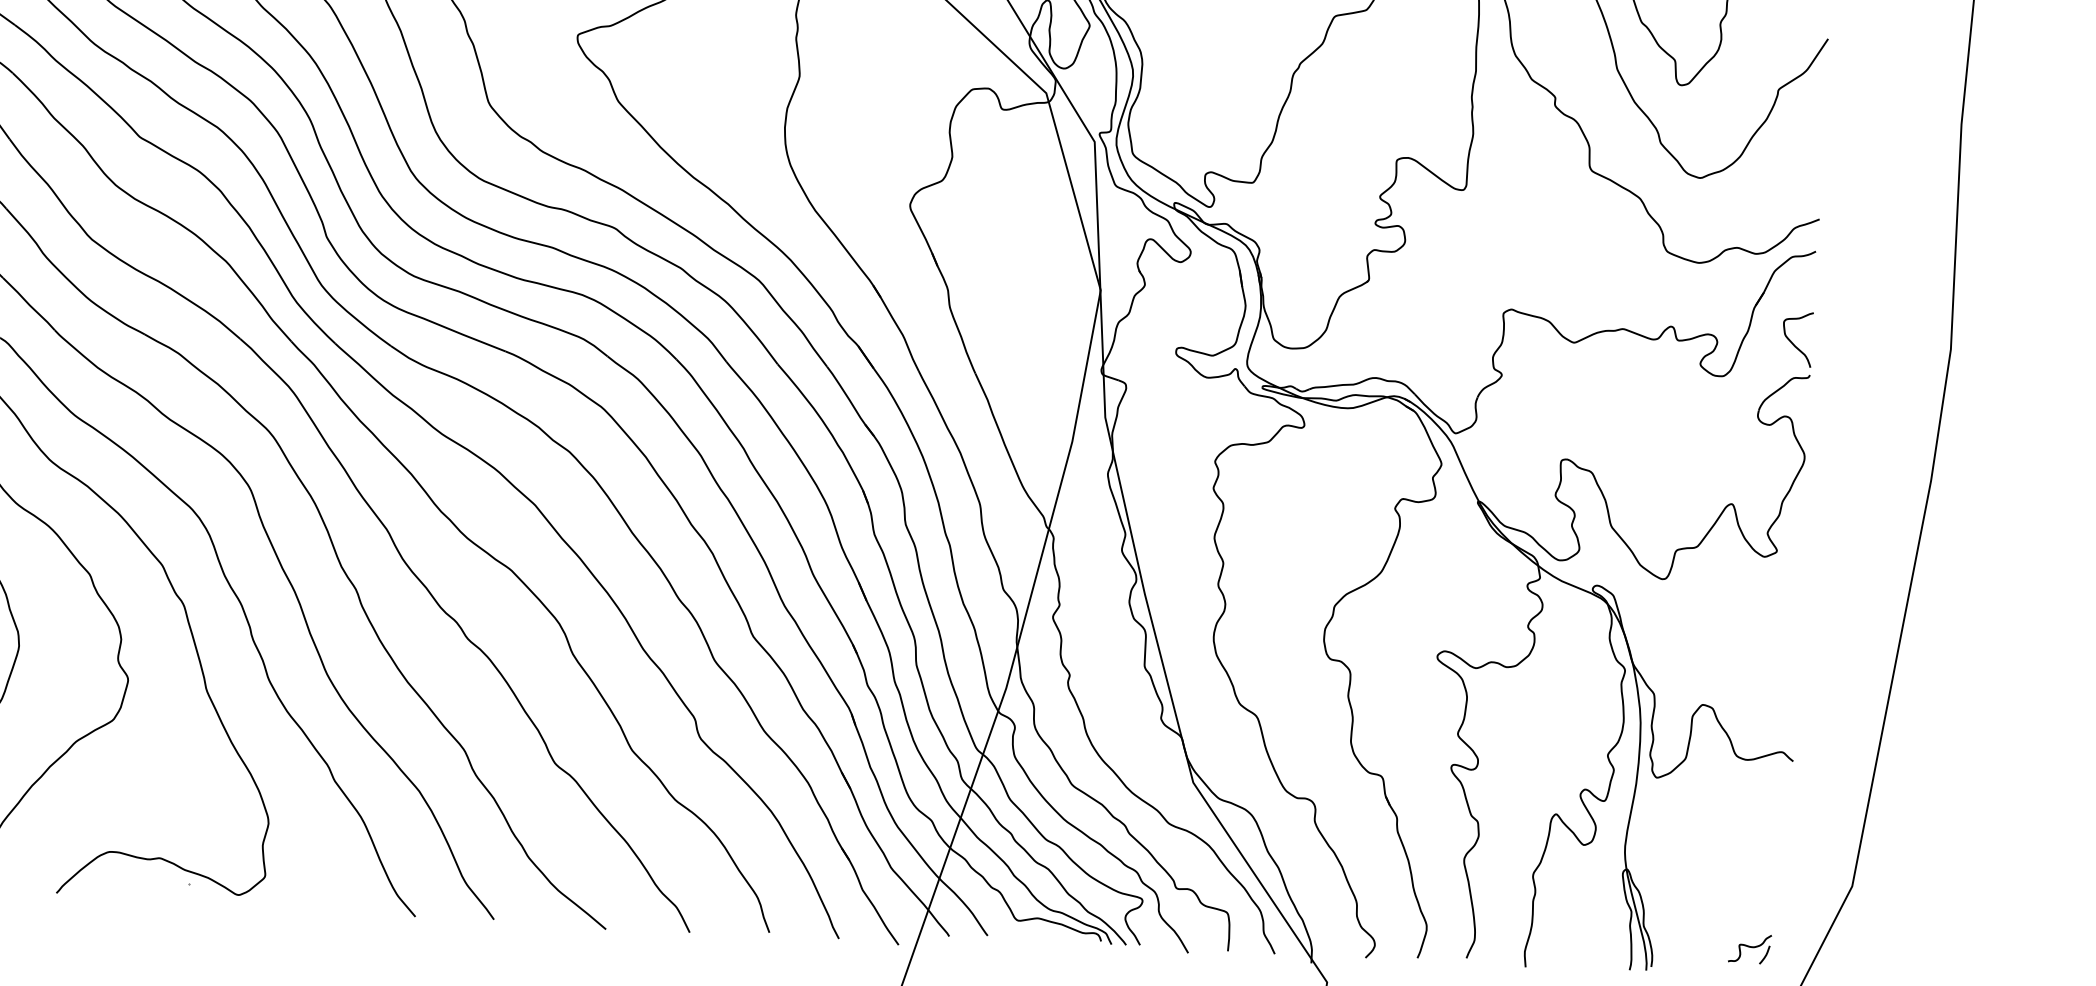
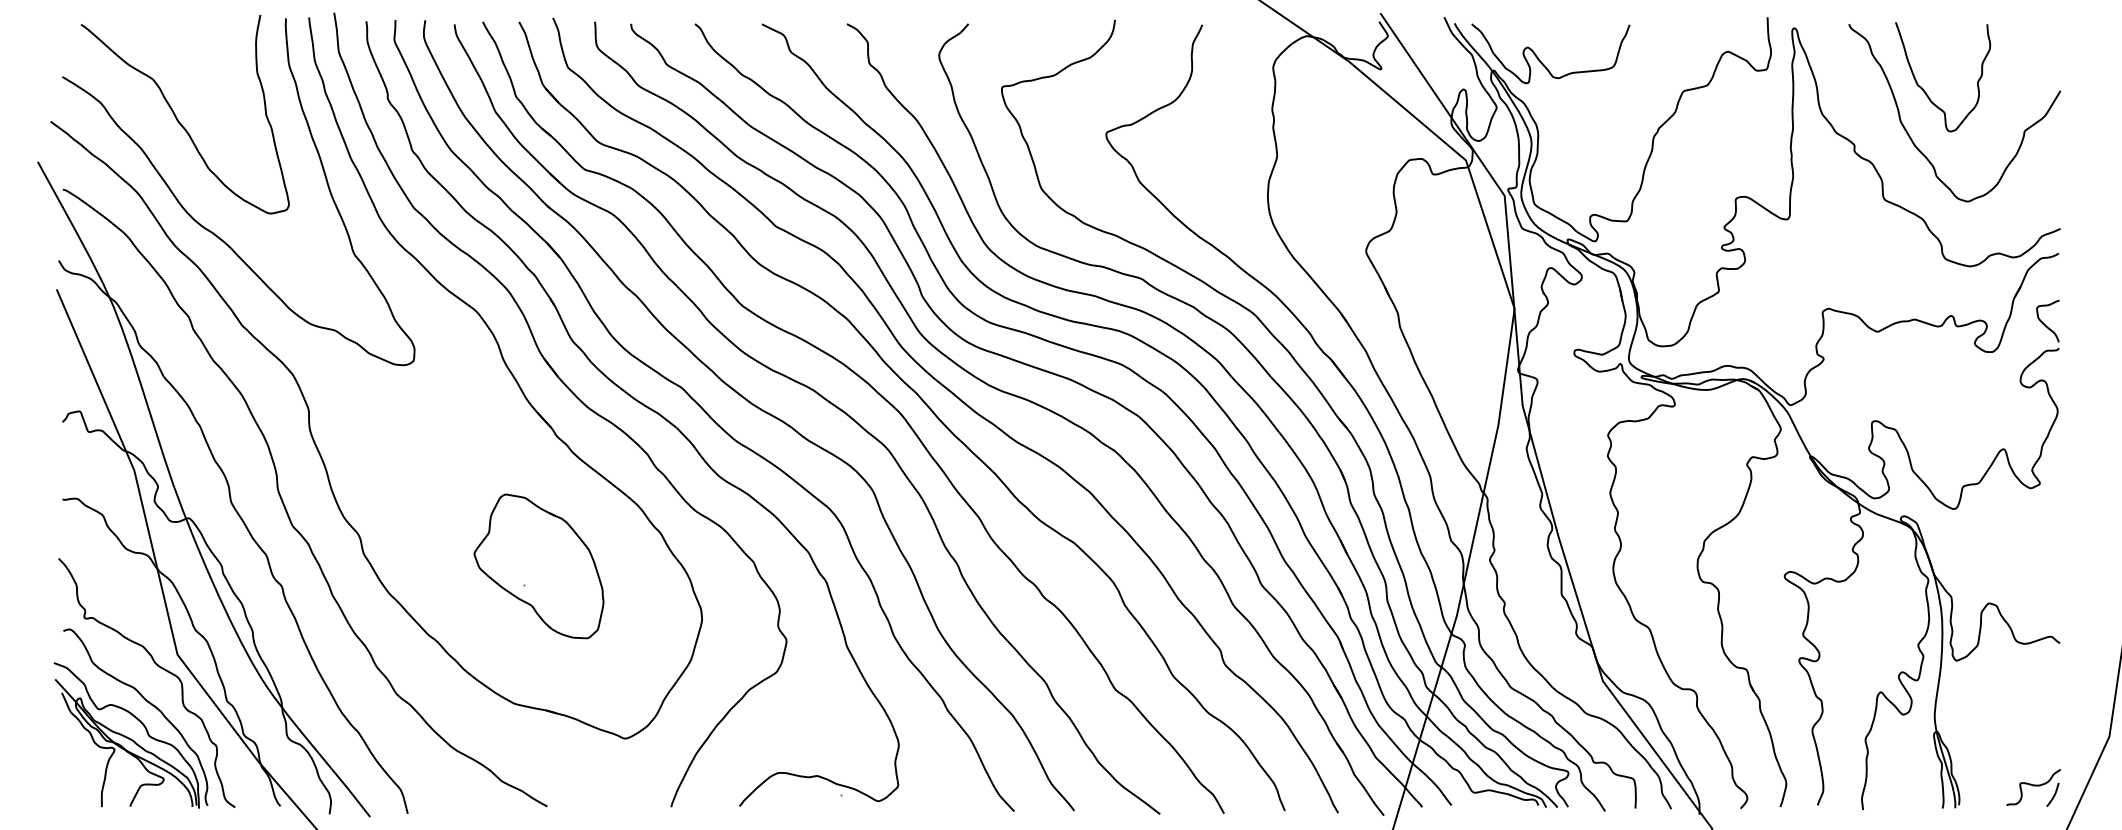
part: (1749, 948) -> (2033, 787), size x1.67

